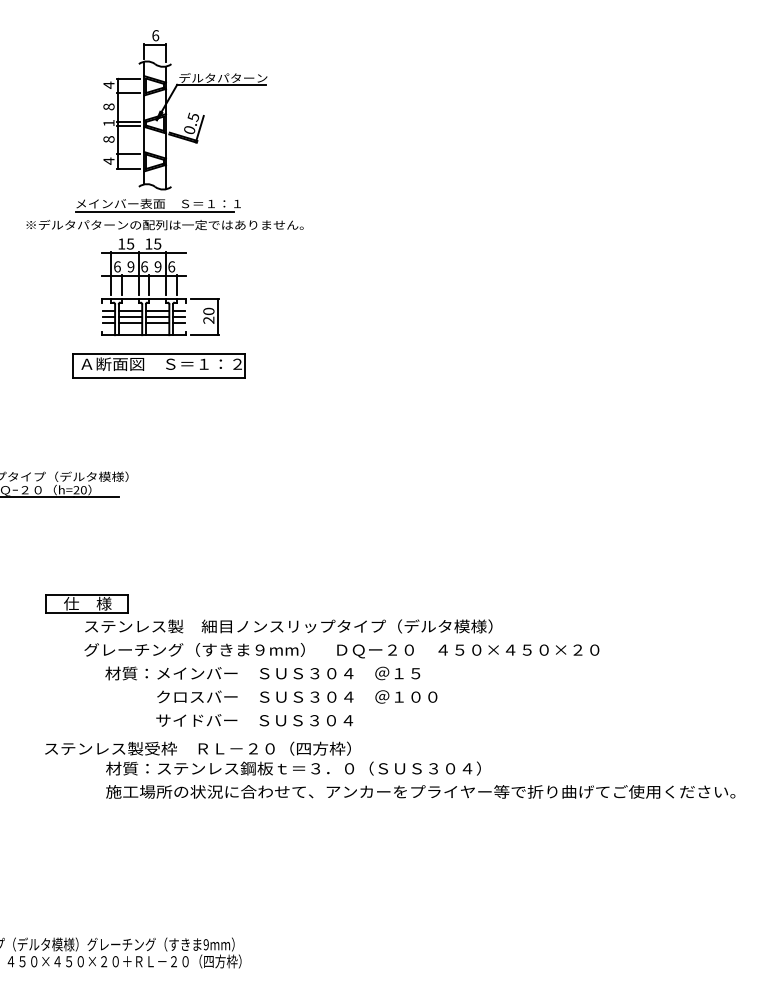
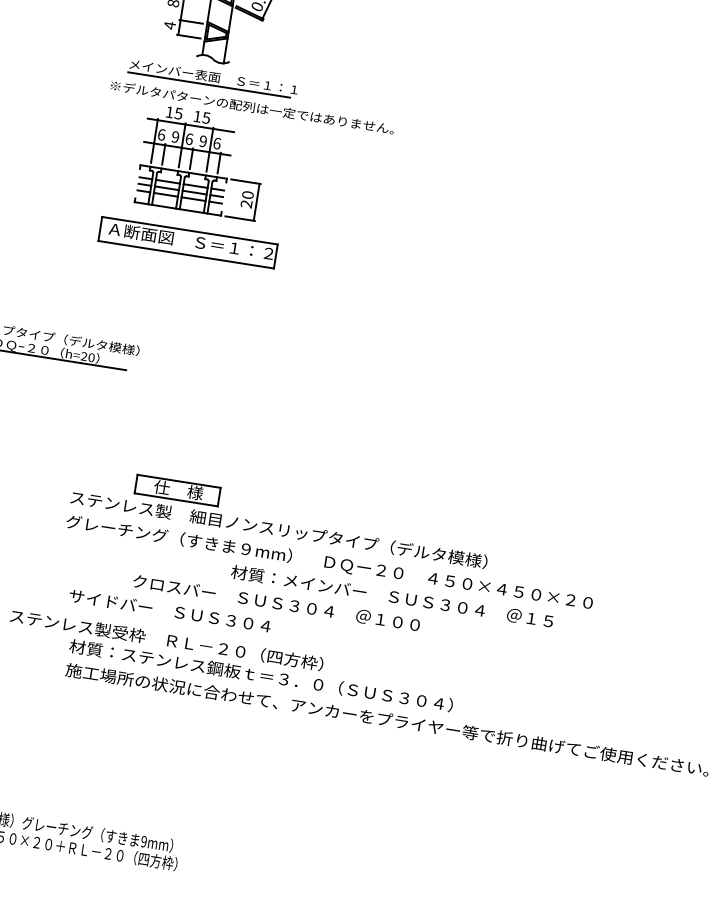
text: (164, 225) -> (251, 107), moved
part: (86, 603) -> (177, 489), moved
text: (262, 673) -> (391, 596), moved
text: (254, 720) -> (169, 611), moved

